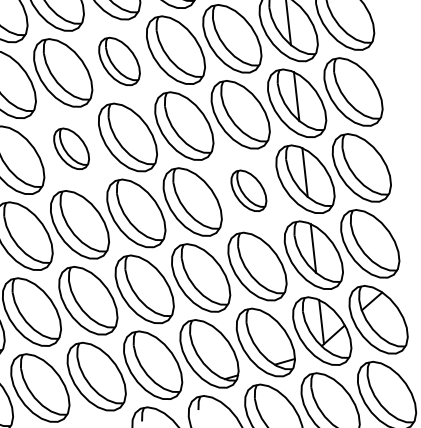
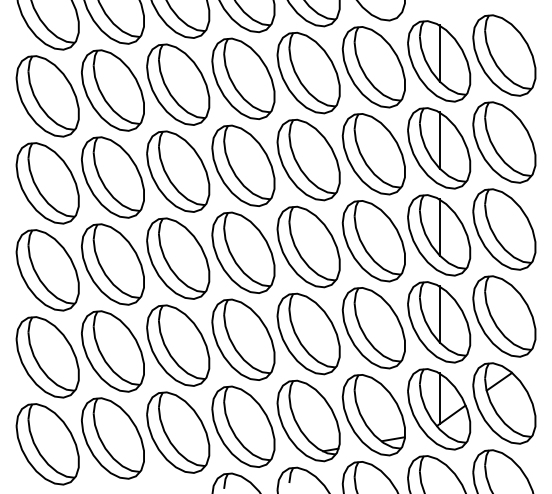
part: (119, 61) -> (243, 78), size x1.43
part: (71, 148) -> (178, 171), size x1.67
part: (248, 191) -> (373, 241), size x1.67

